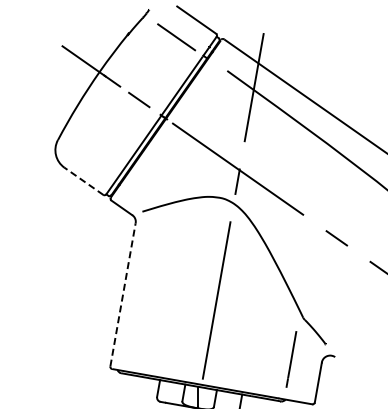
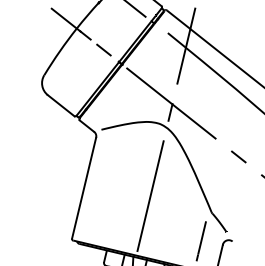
line: (83, 181) -> (60, 105), dashed -> solid
line: (123, 295) -> (84, 188), dashed -> solid

